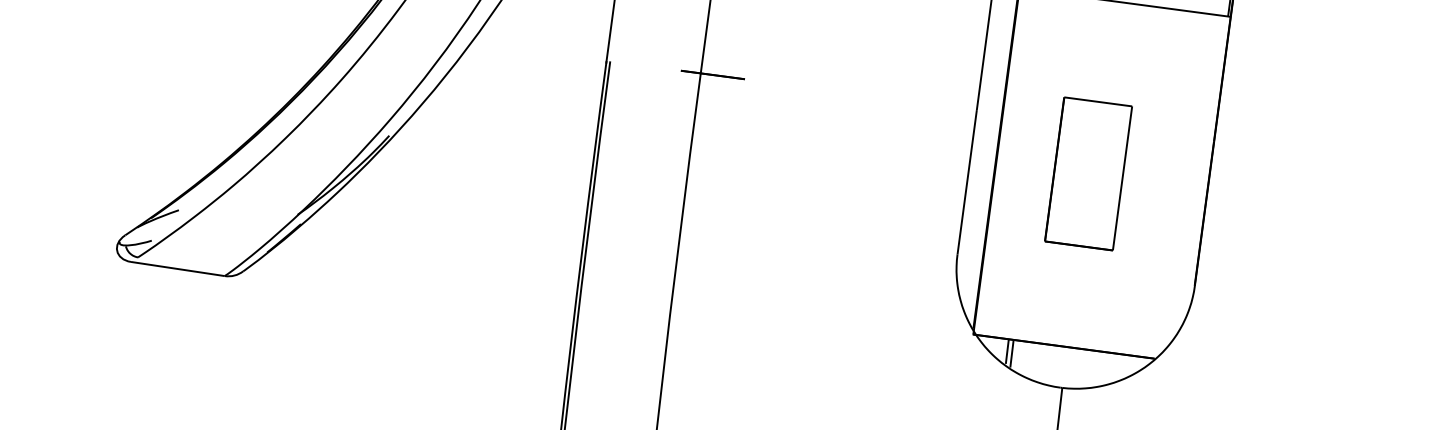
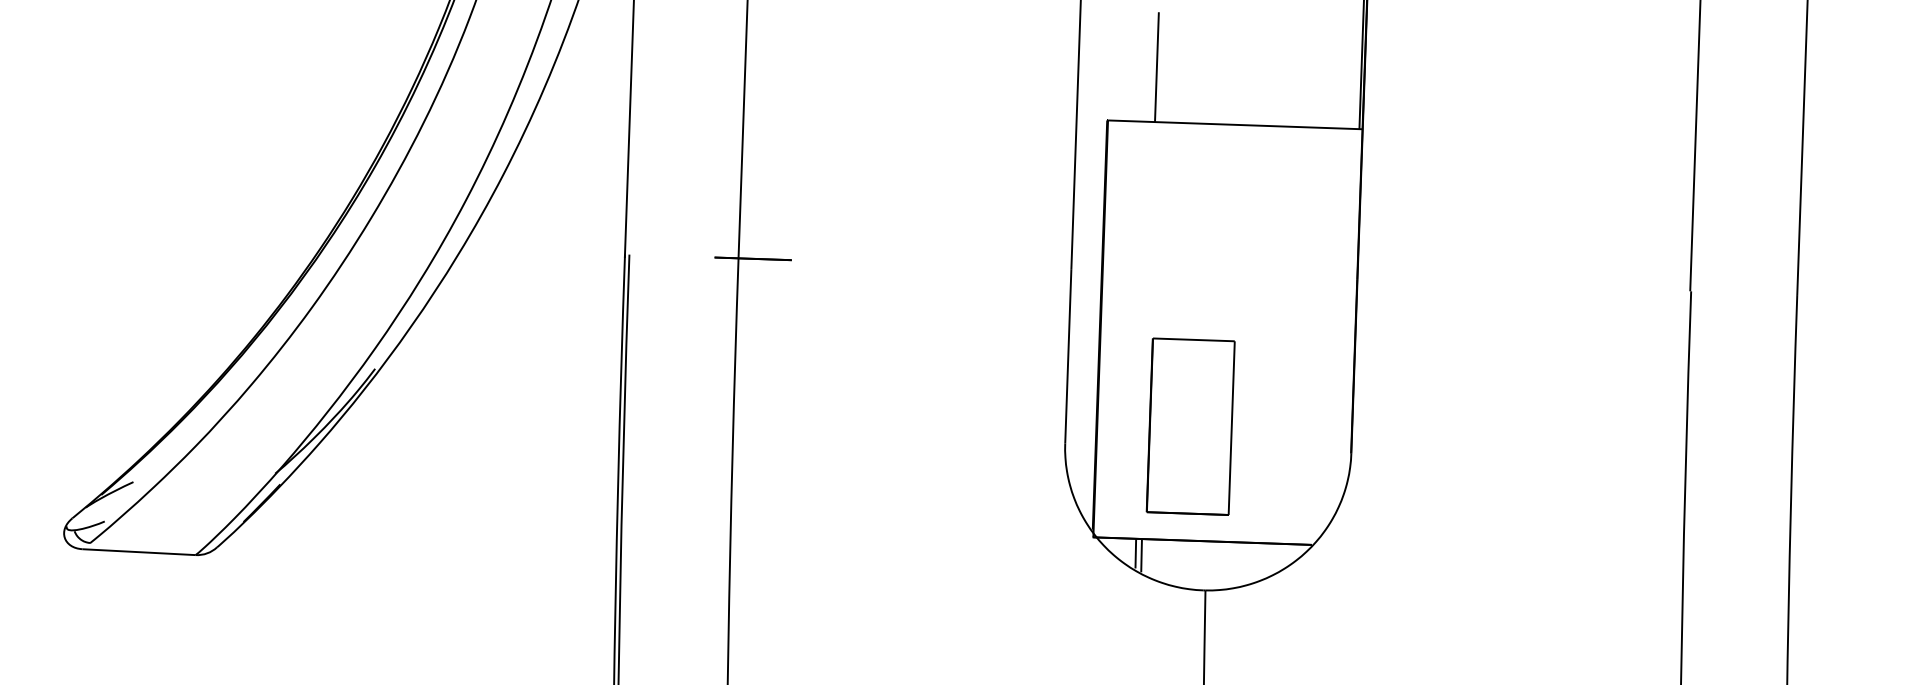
part: (1088, 173) -> (1190, 426), moved

